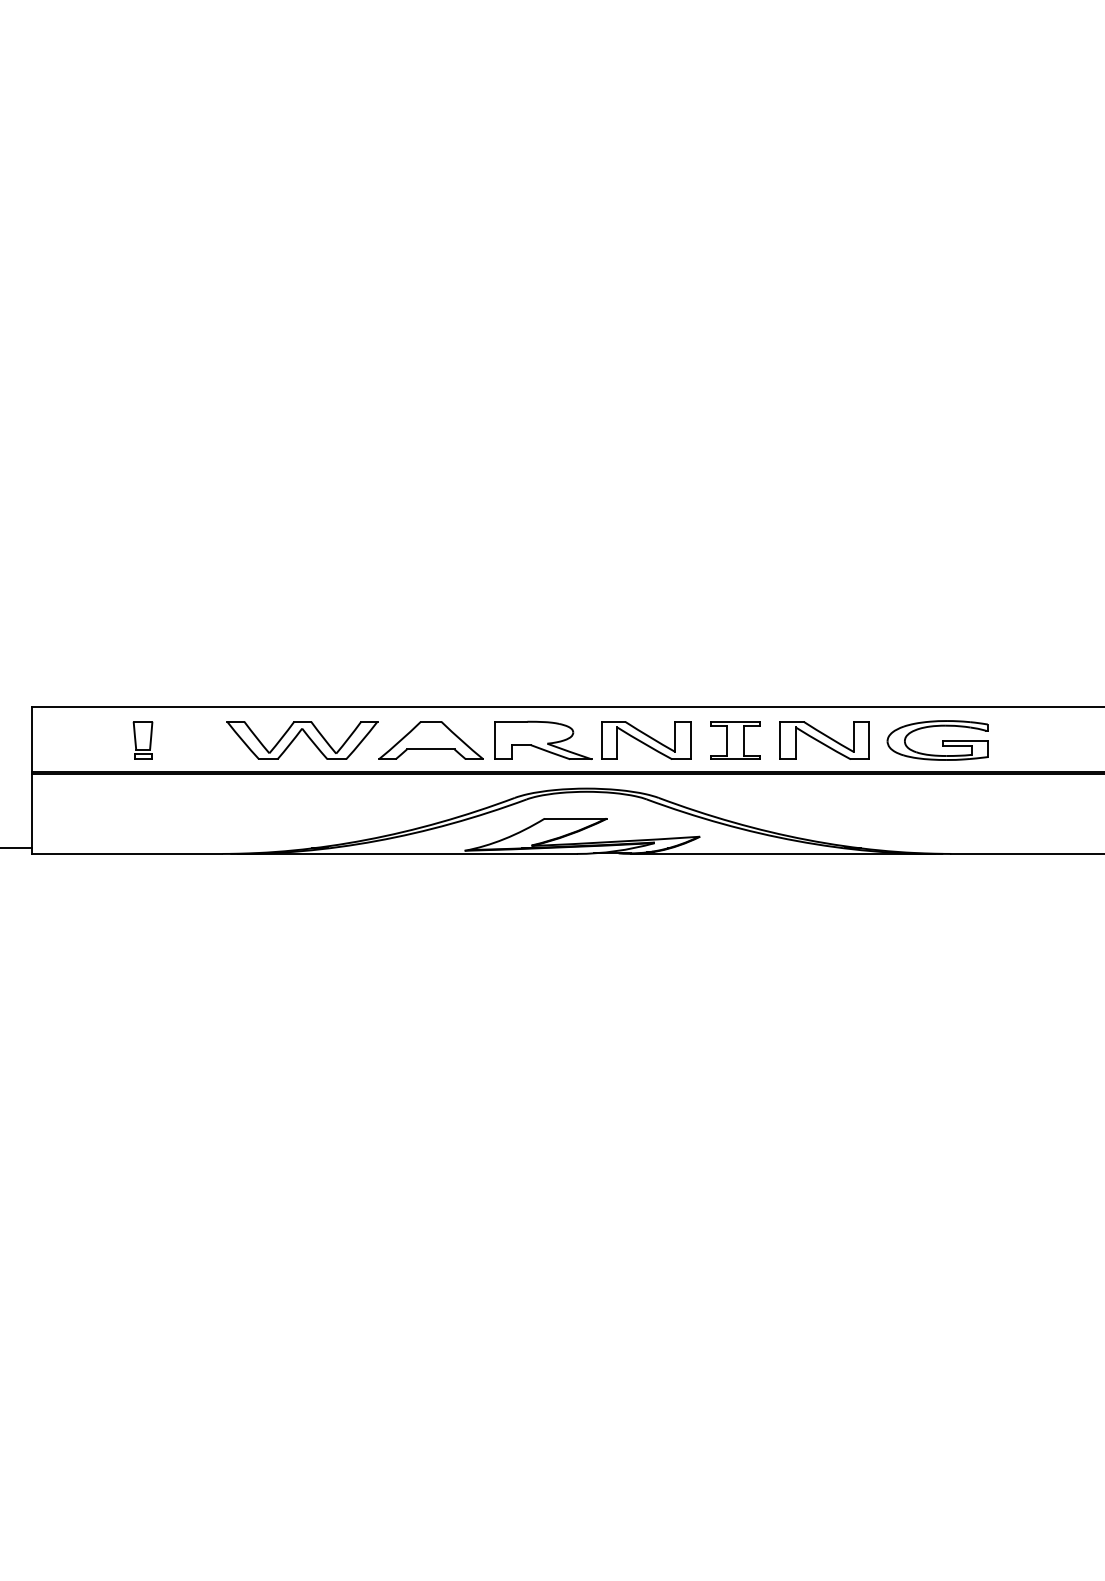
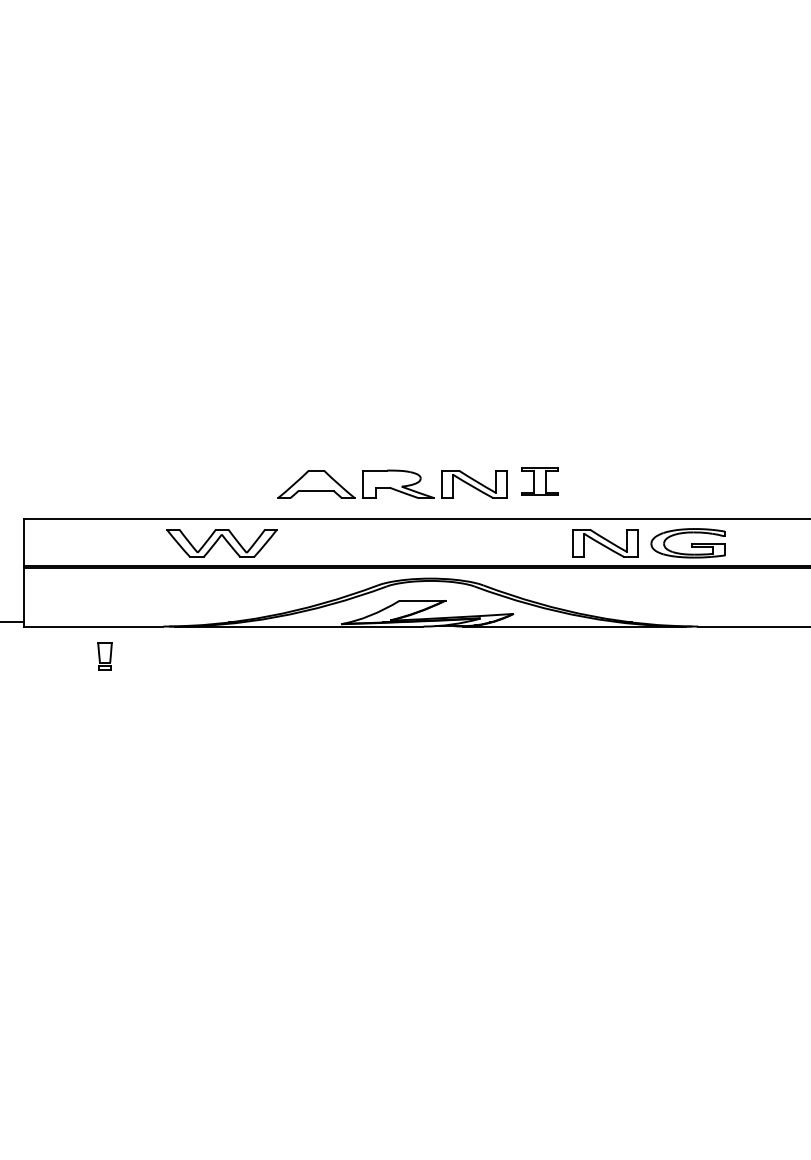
part: (534, 739) -> (392, 483), moved
part: (142, 740) -> (104, 656), moved
part: (735, 740) -> (539, 481), moved

